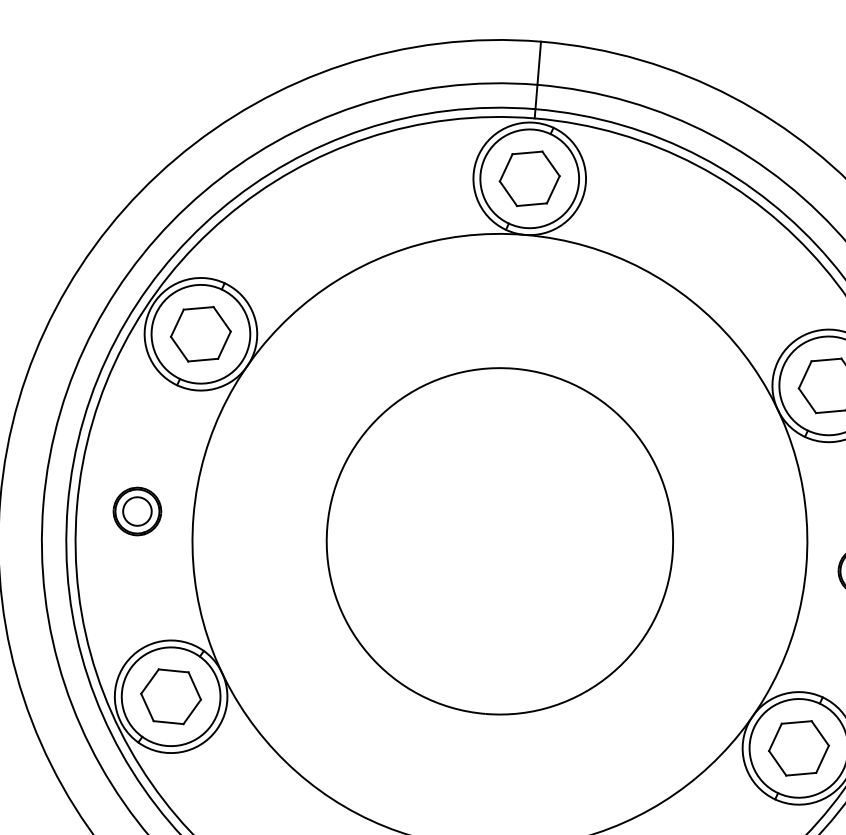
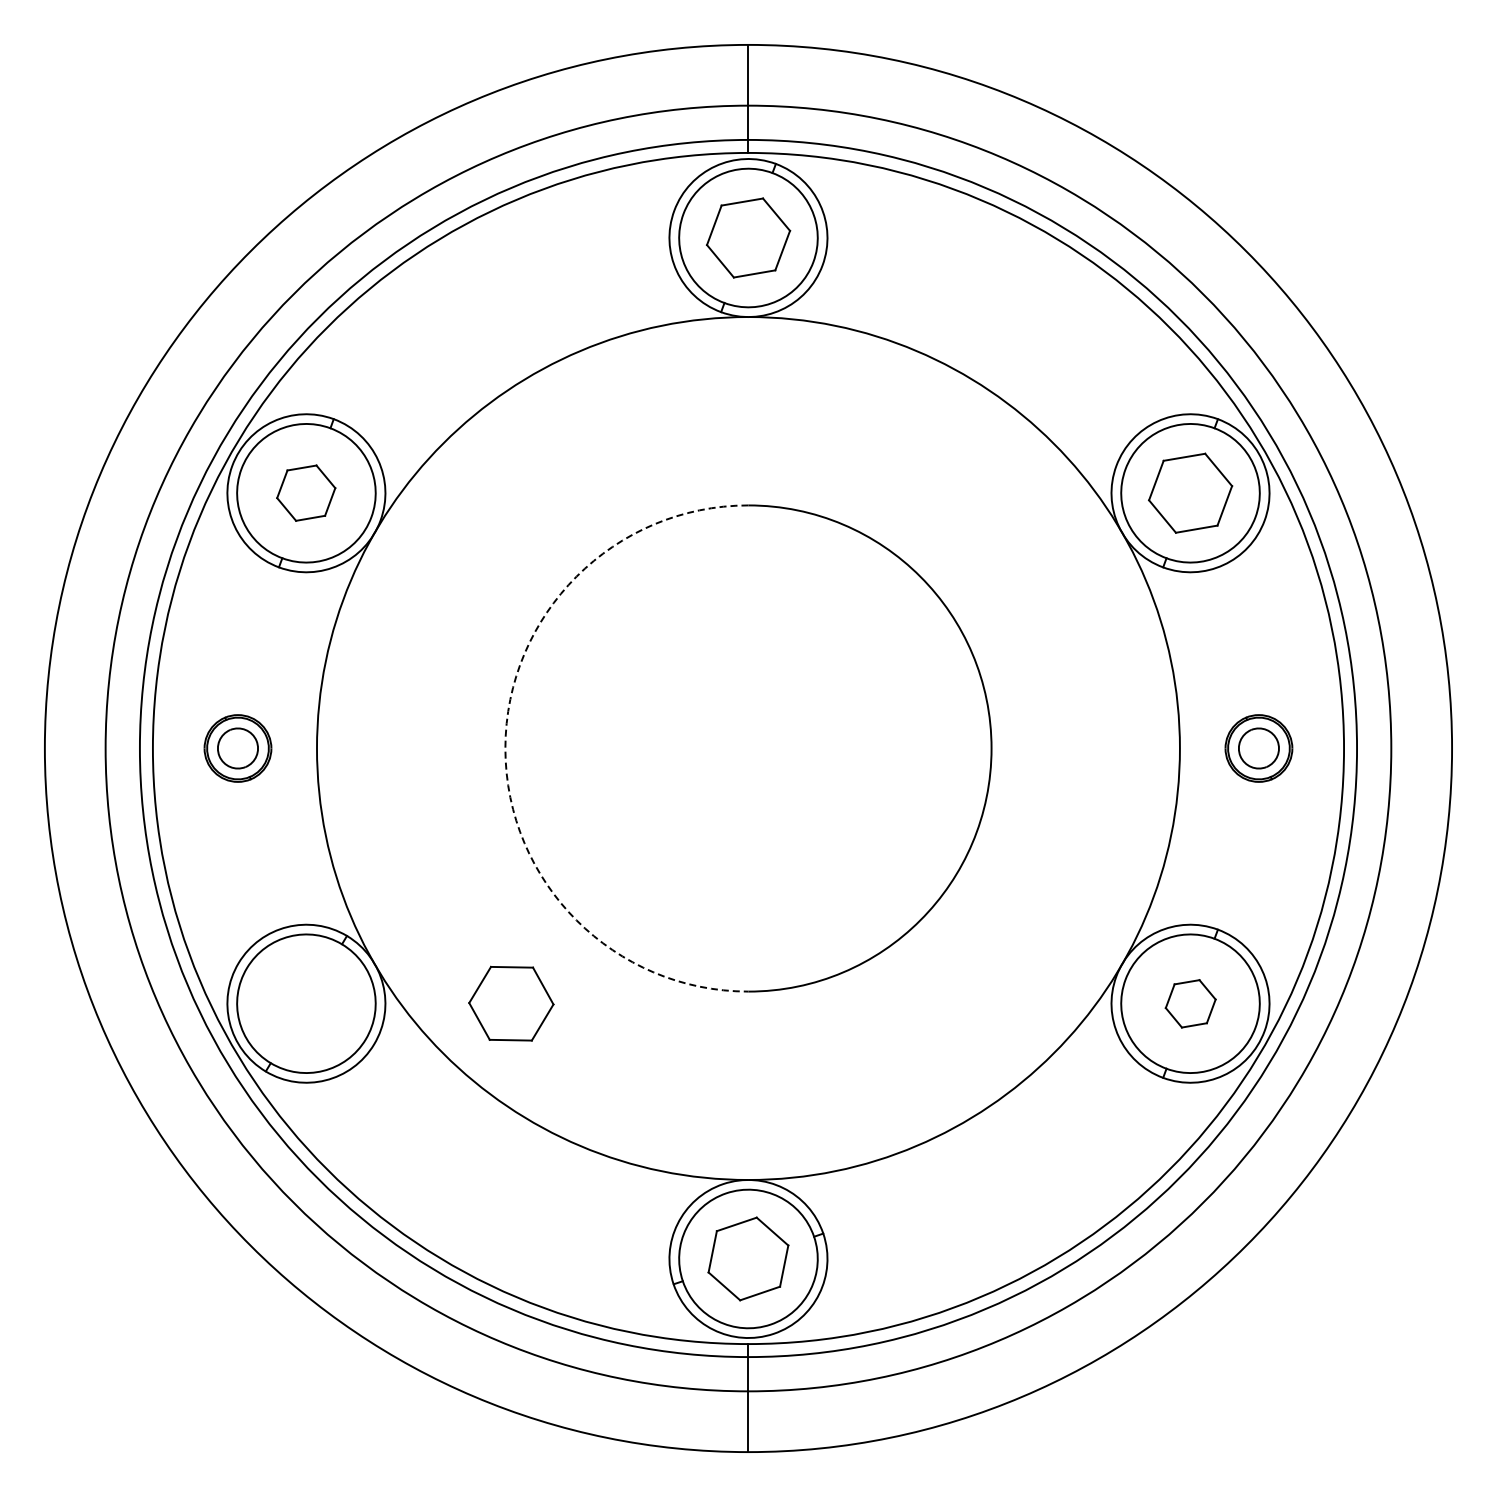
part: (200, 333) -> (305, 492), size x0.7
arc: (327, 527) -> (505, 748), solid -> dashed
part: (171, 696) -> (511, 1003), moved
part: (798, 748) -> (1190, 1003), size x0.6

